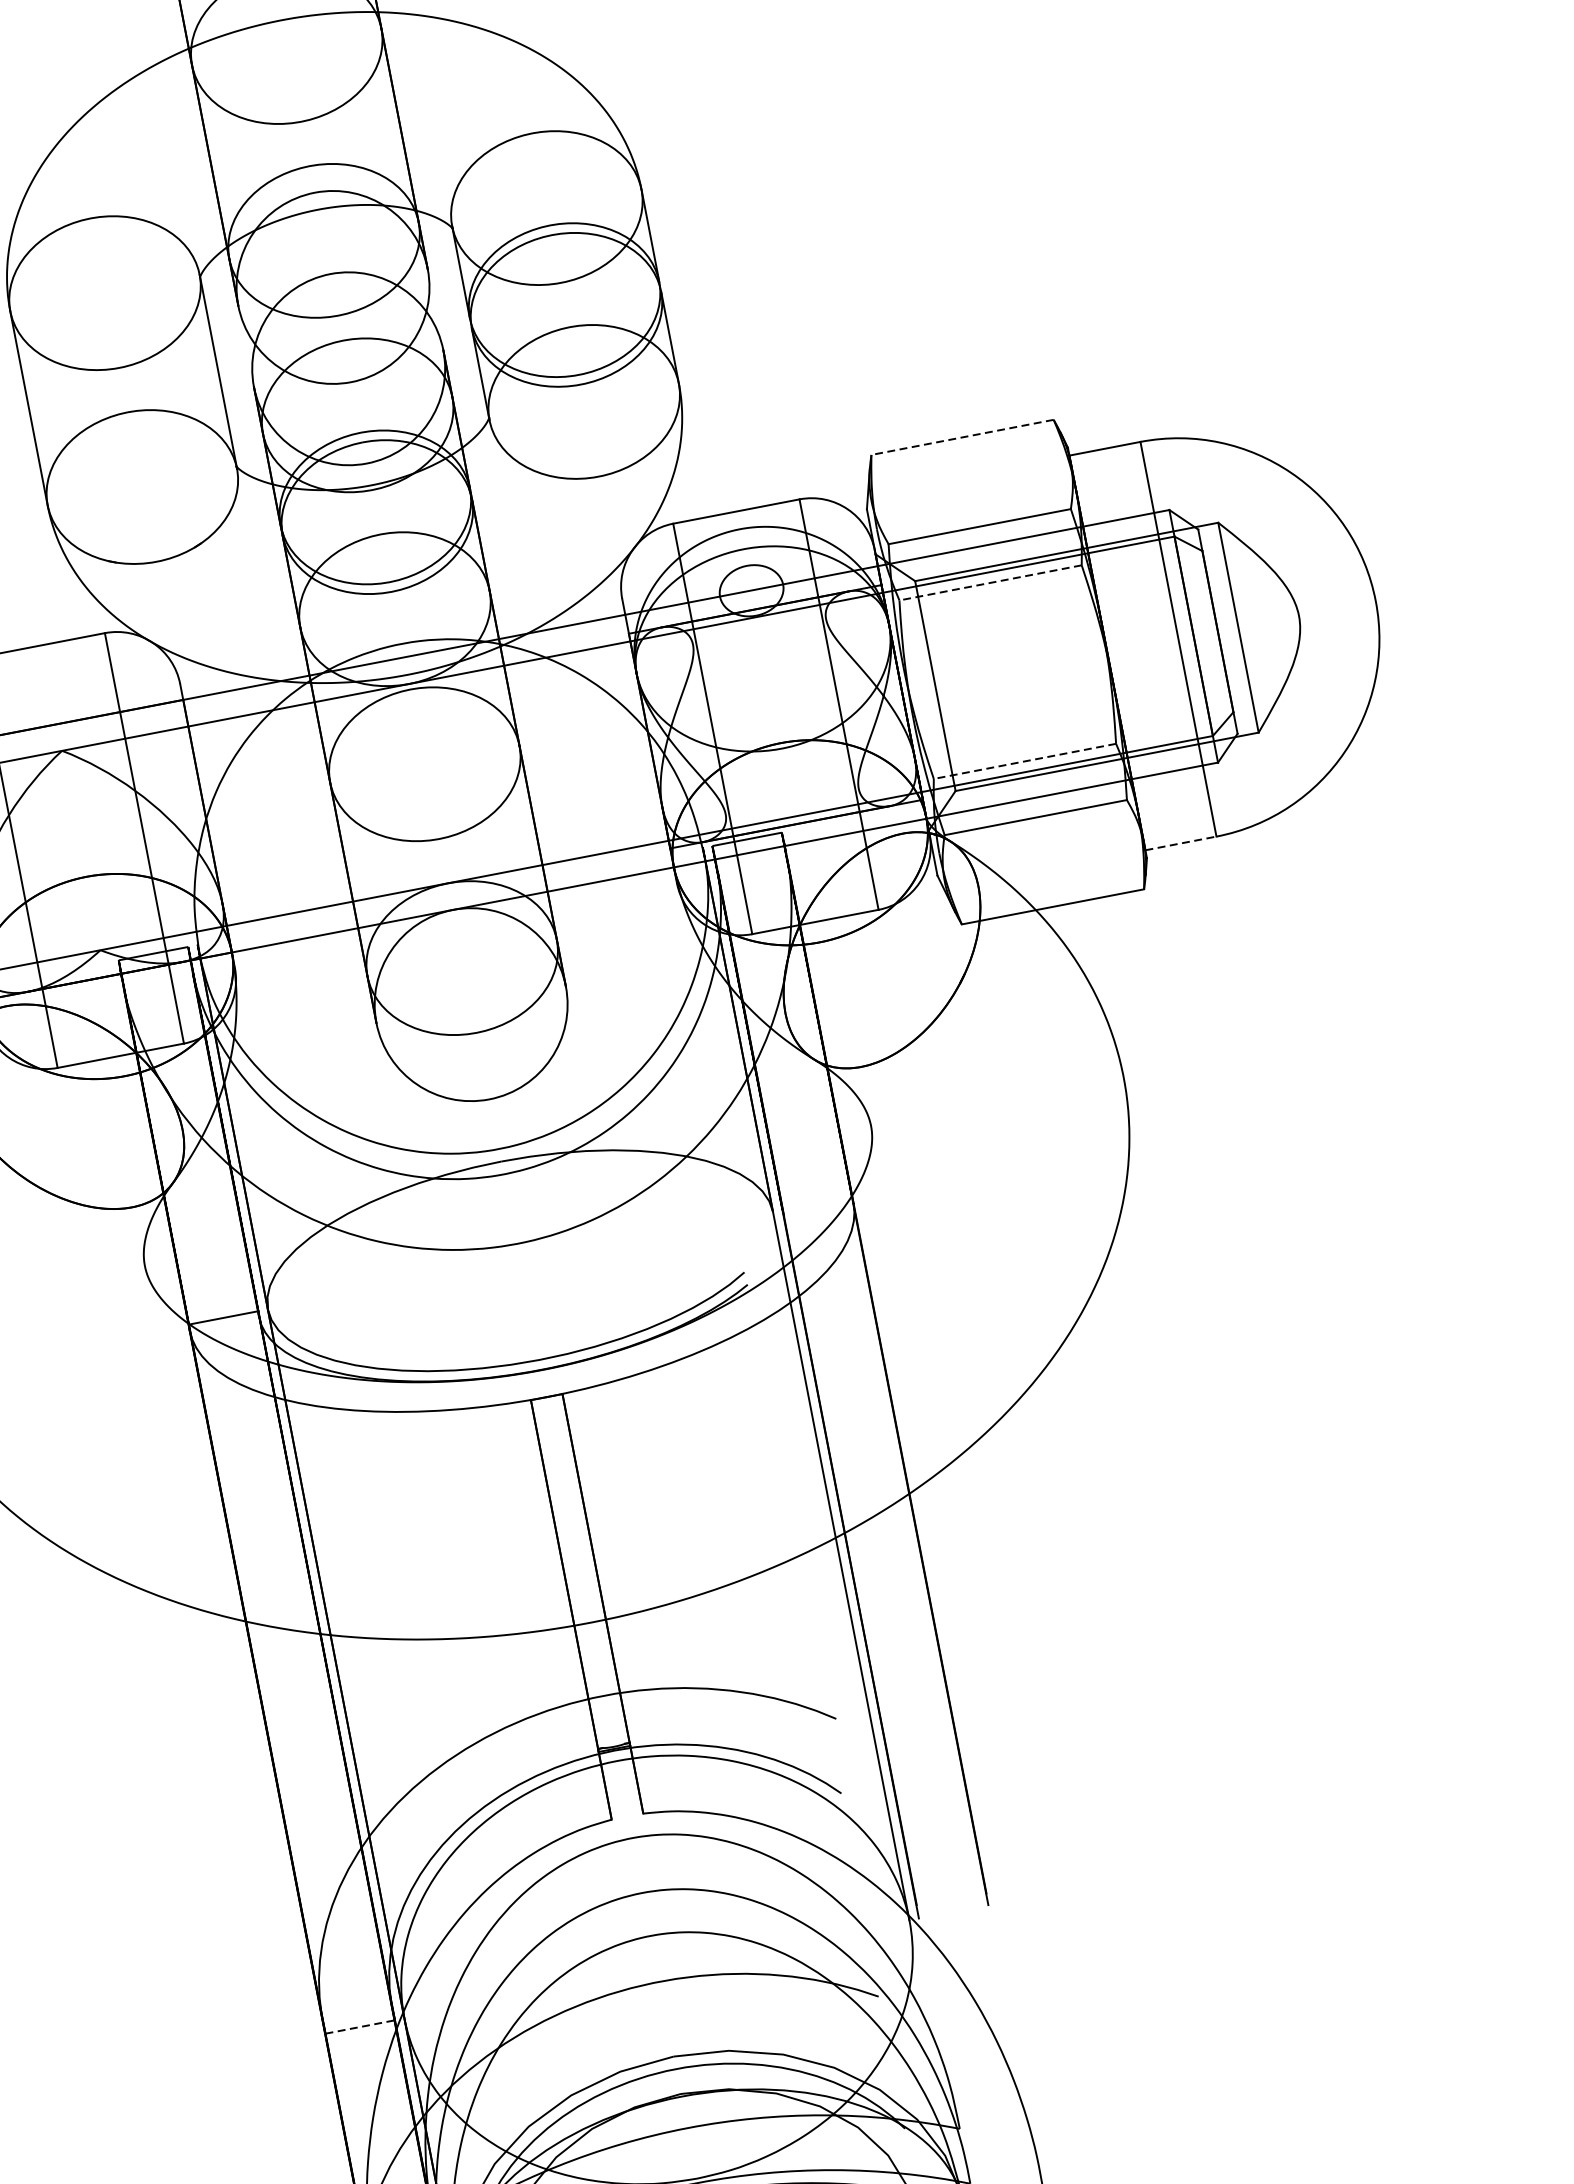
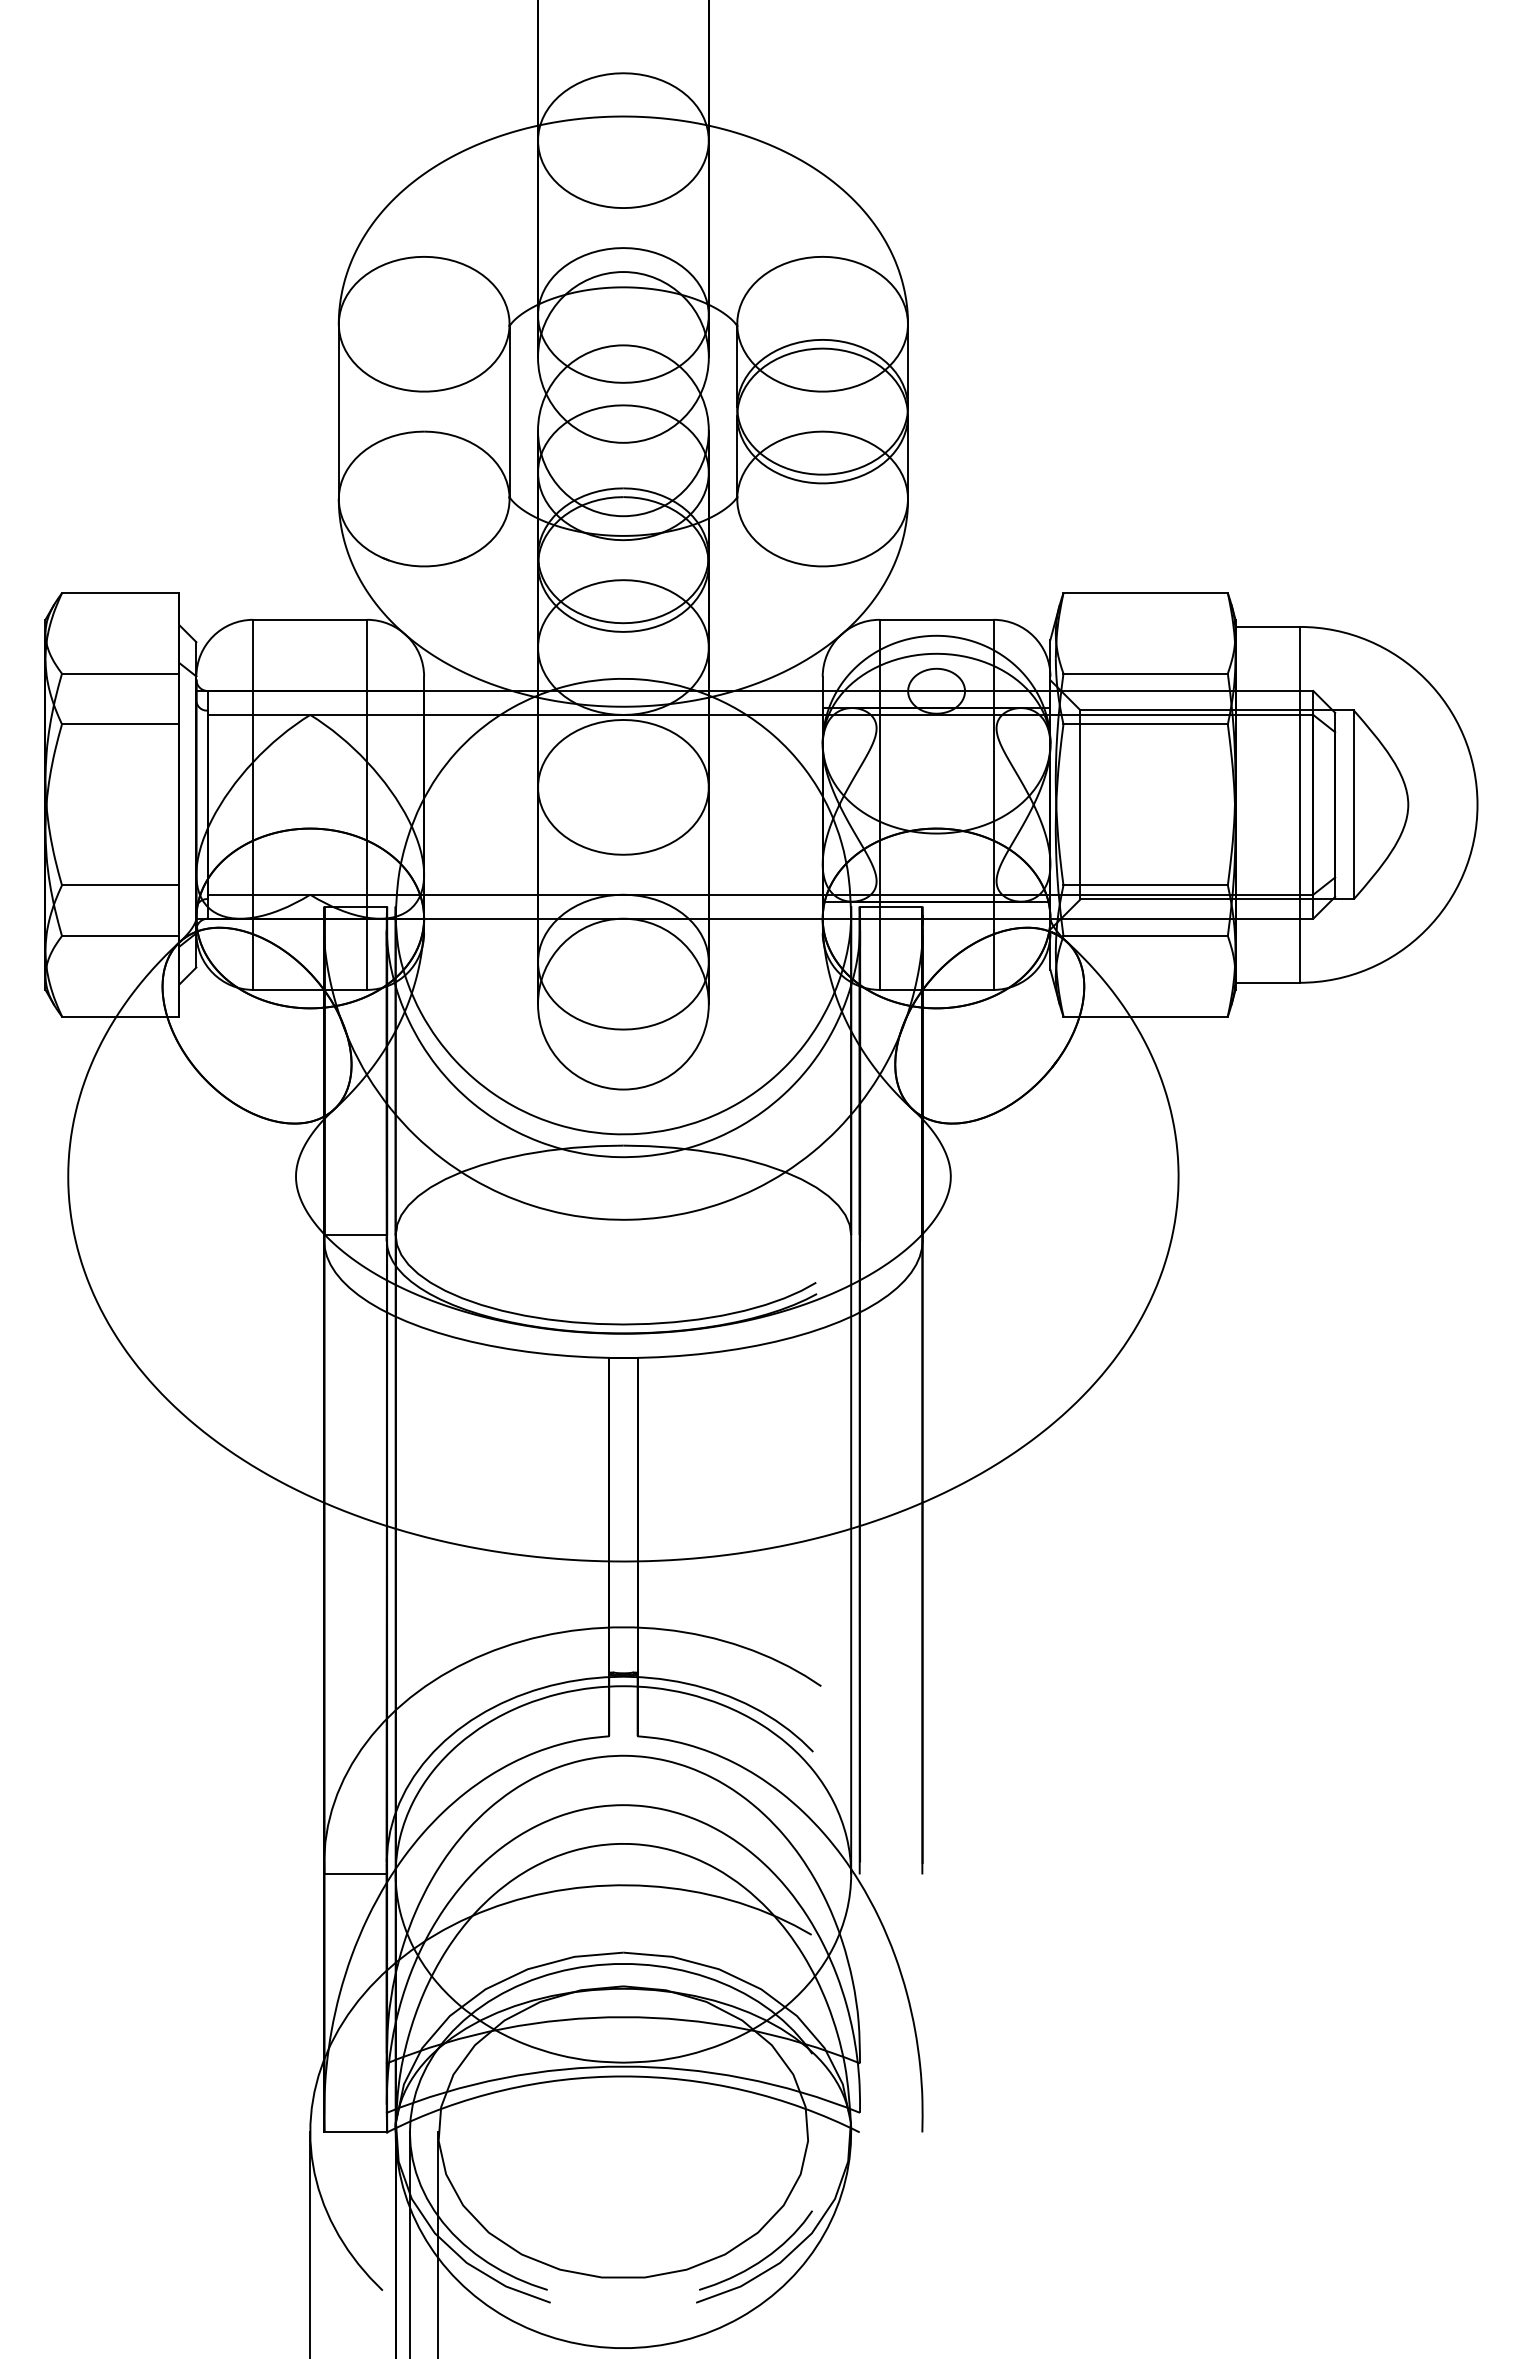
line: (962, 437) -> (1145, 593), dashed -> solid
line: (990, 583) -> (1145, 724), dashed -> solid
line: (1024, 761) -> (1145, 885), dashed -> solid
line: (1181, 842) -> (1268, 982), dashed -> solid
line: (361, 2026) -> (356, 1874), dashed -> solid

